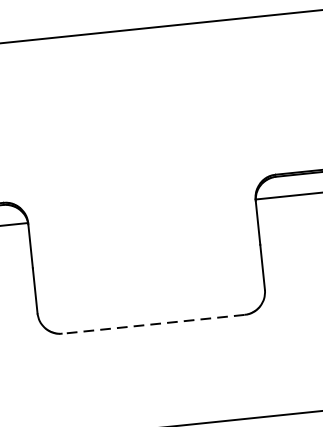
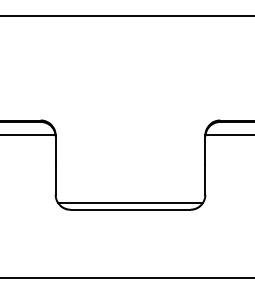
line: (152, 313) -> (130, 202), added
line: (153, 323) -> (130, 209), dashed -> solid

